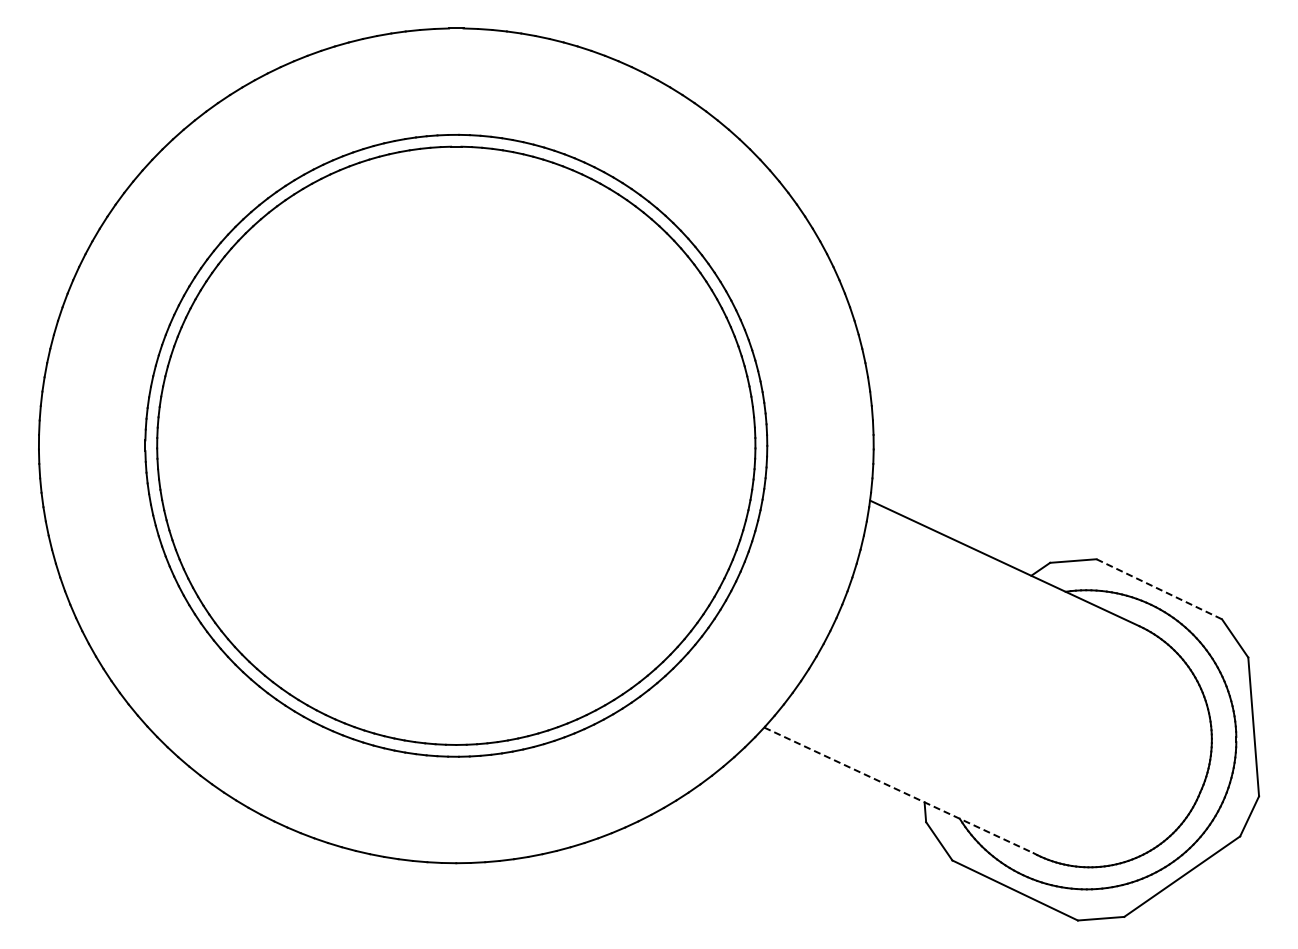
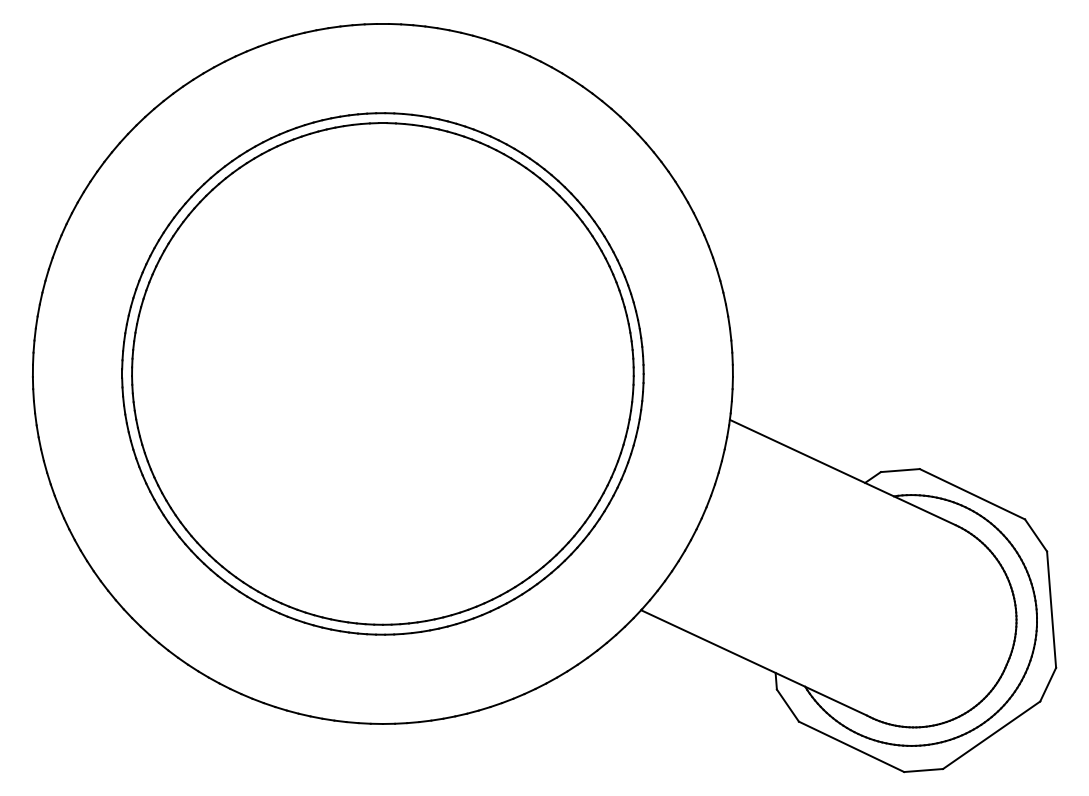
line: (1159, 589) -> (972, 494), dashed -> solid
line: (898, 790) -> (753, 662), dashed -> solid

